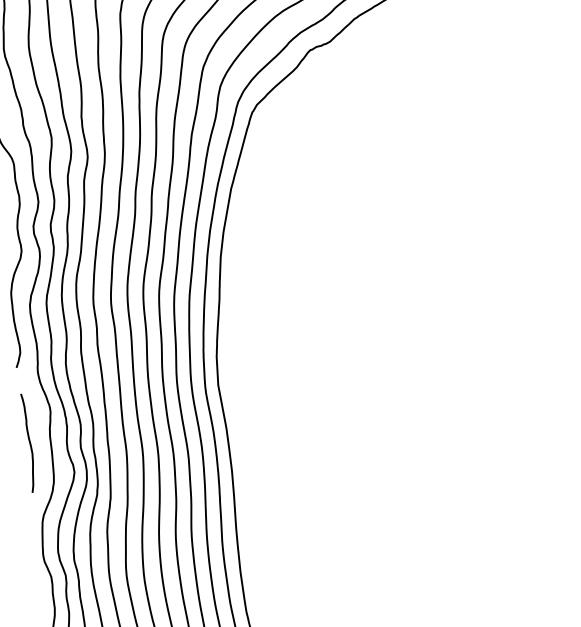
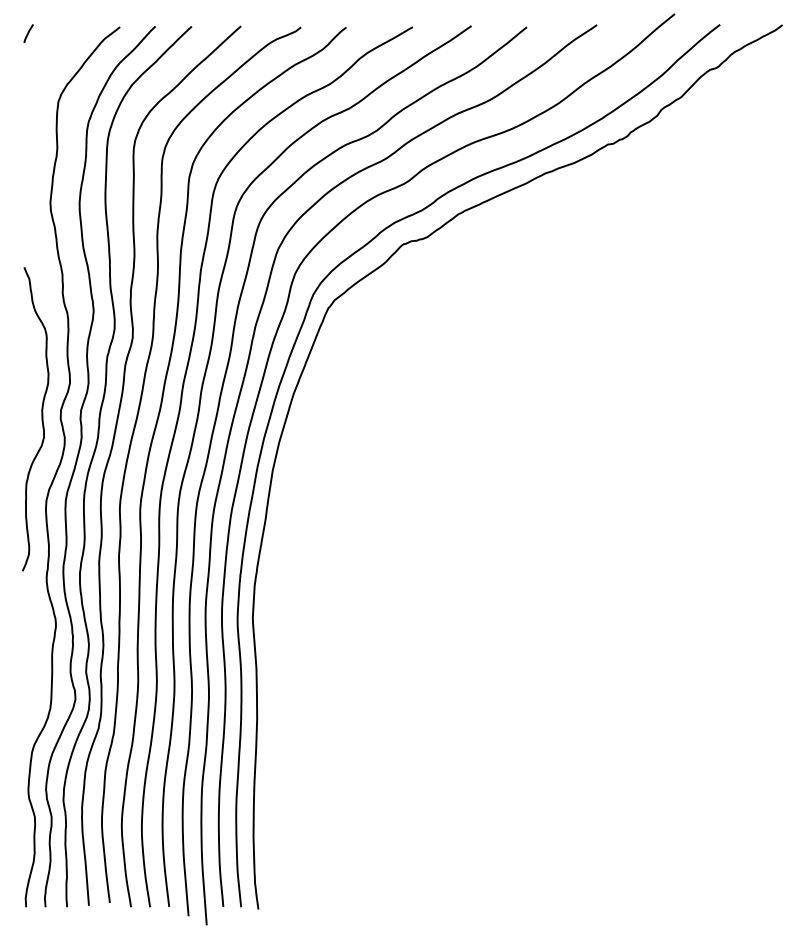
curve: (29, 442) -> (27, 659), removed

